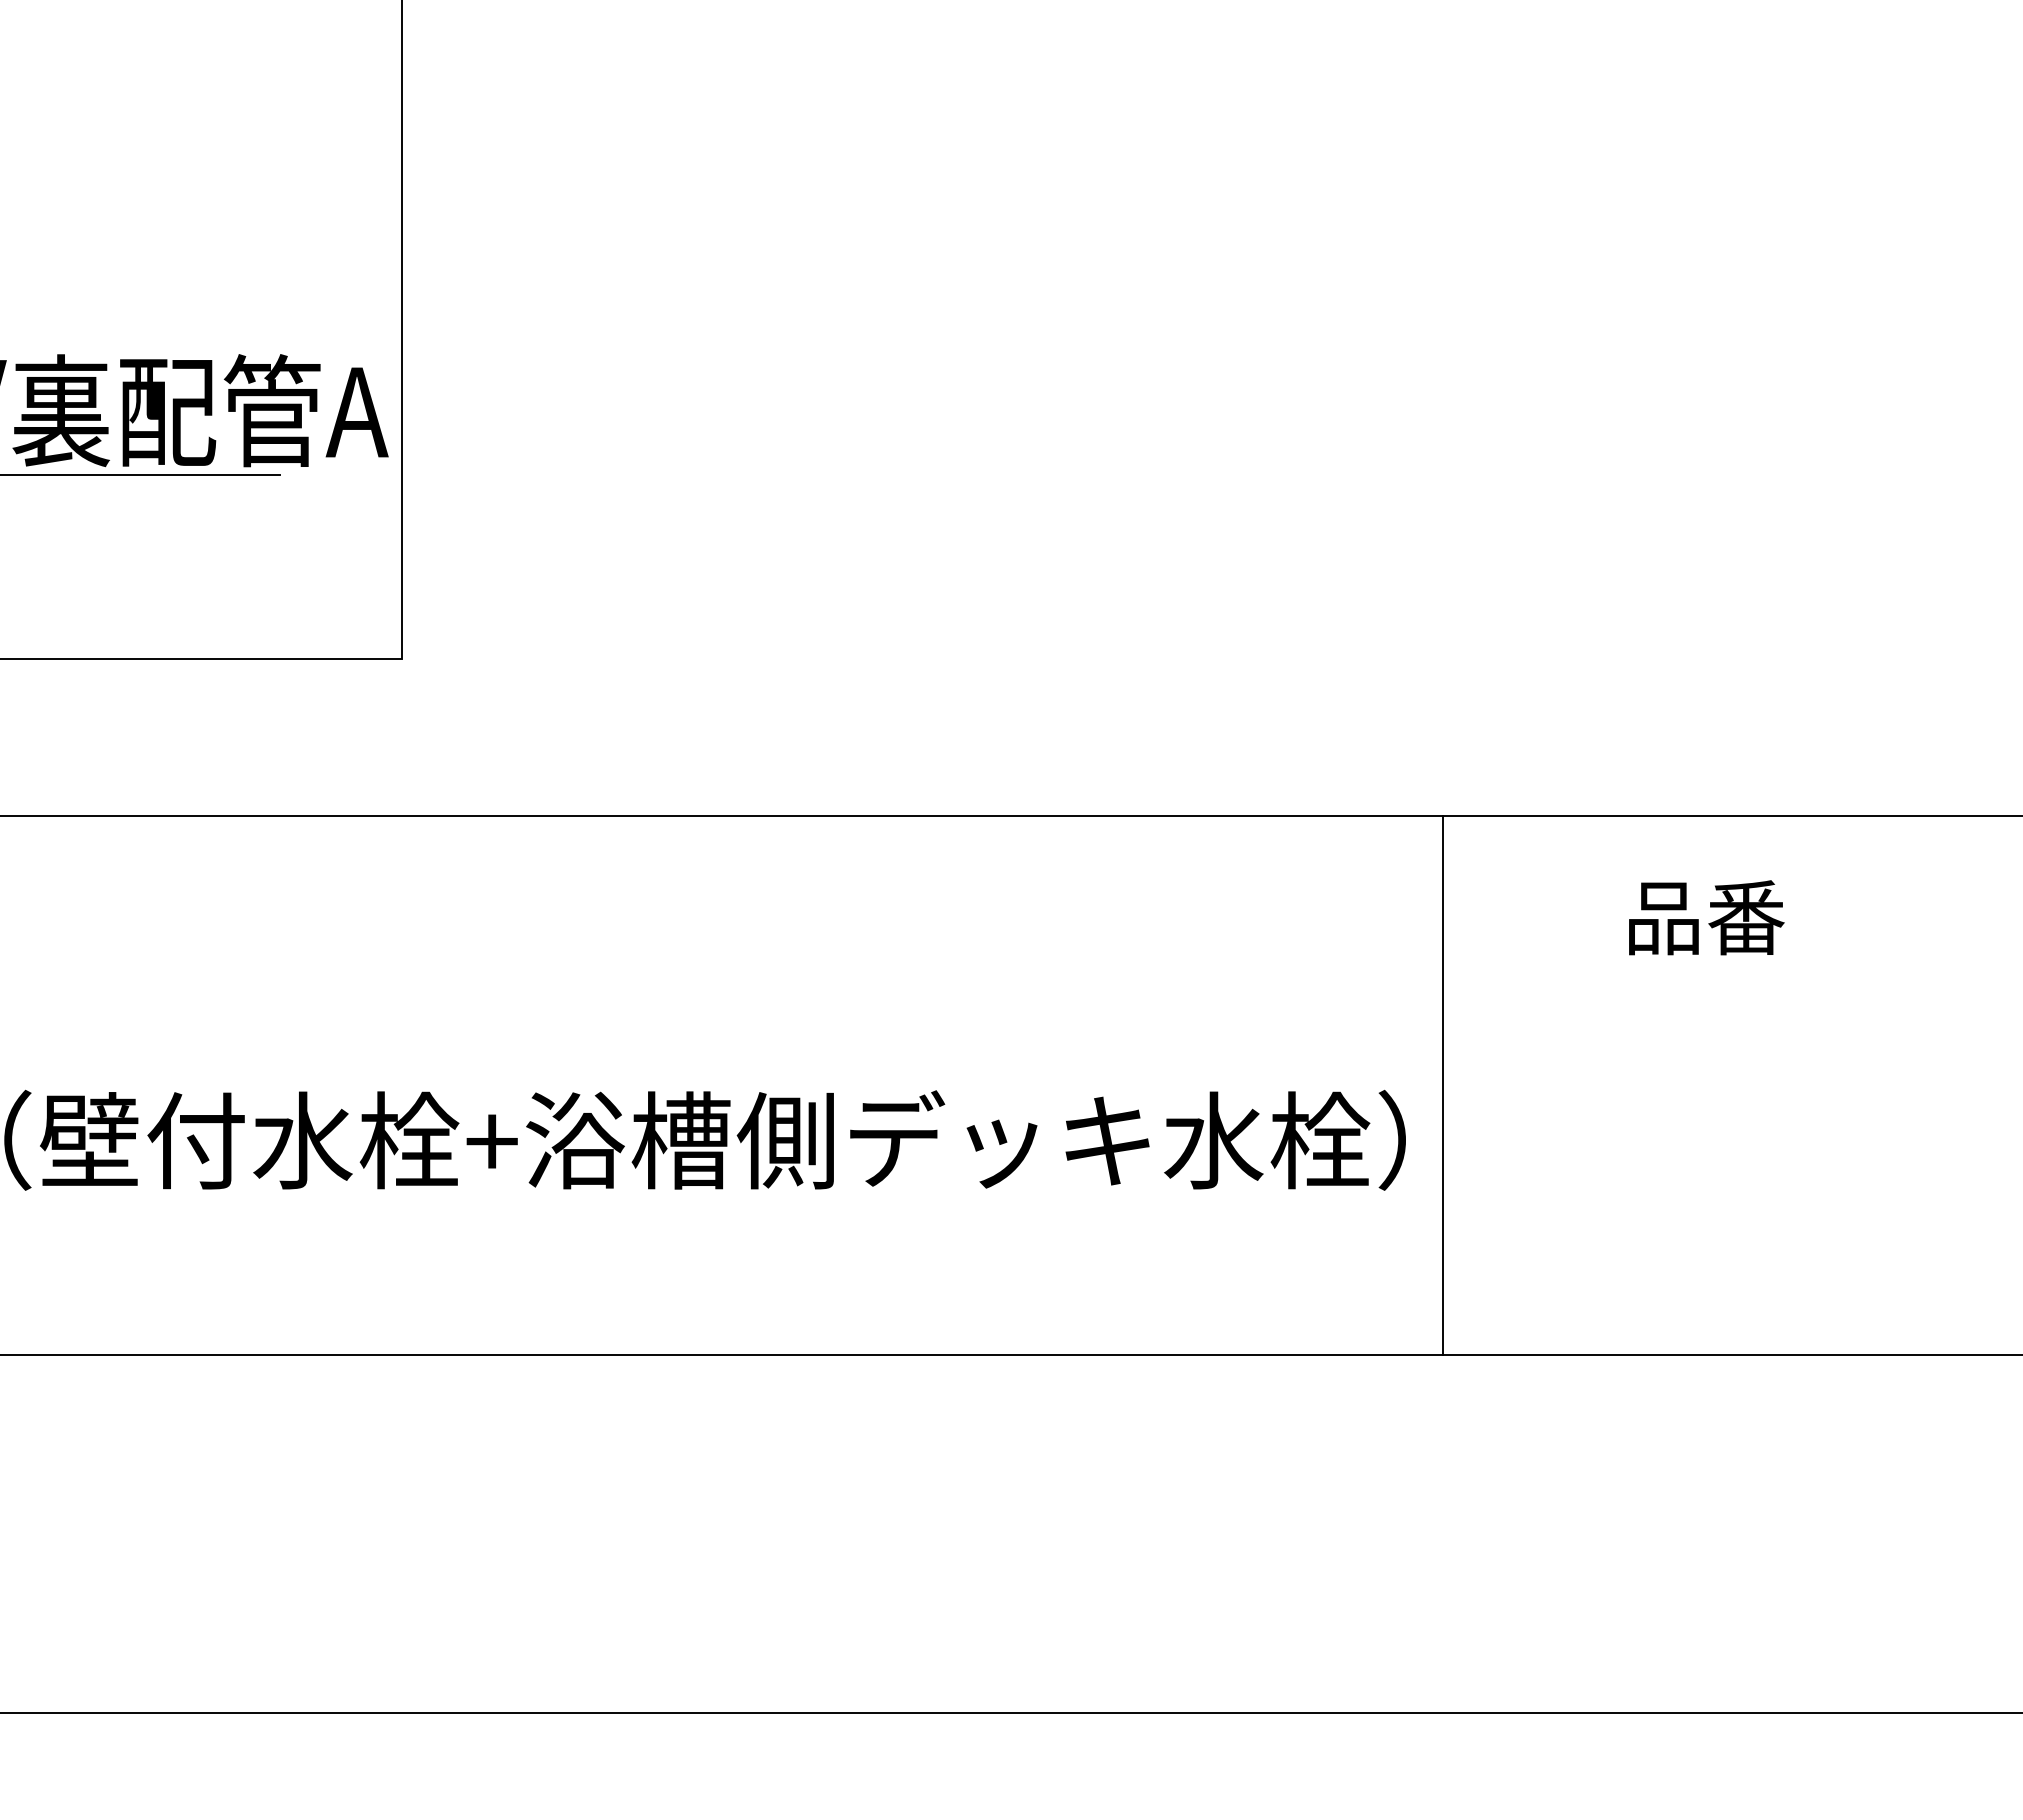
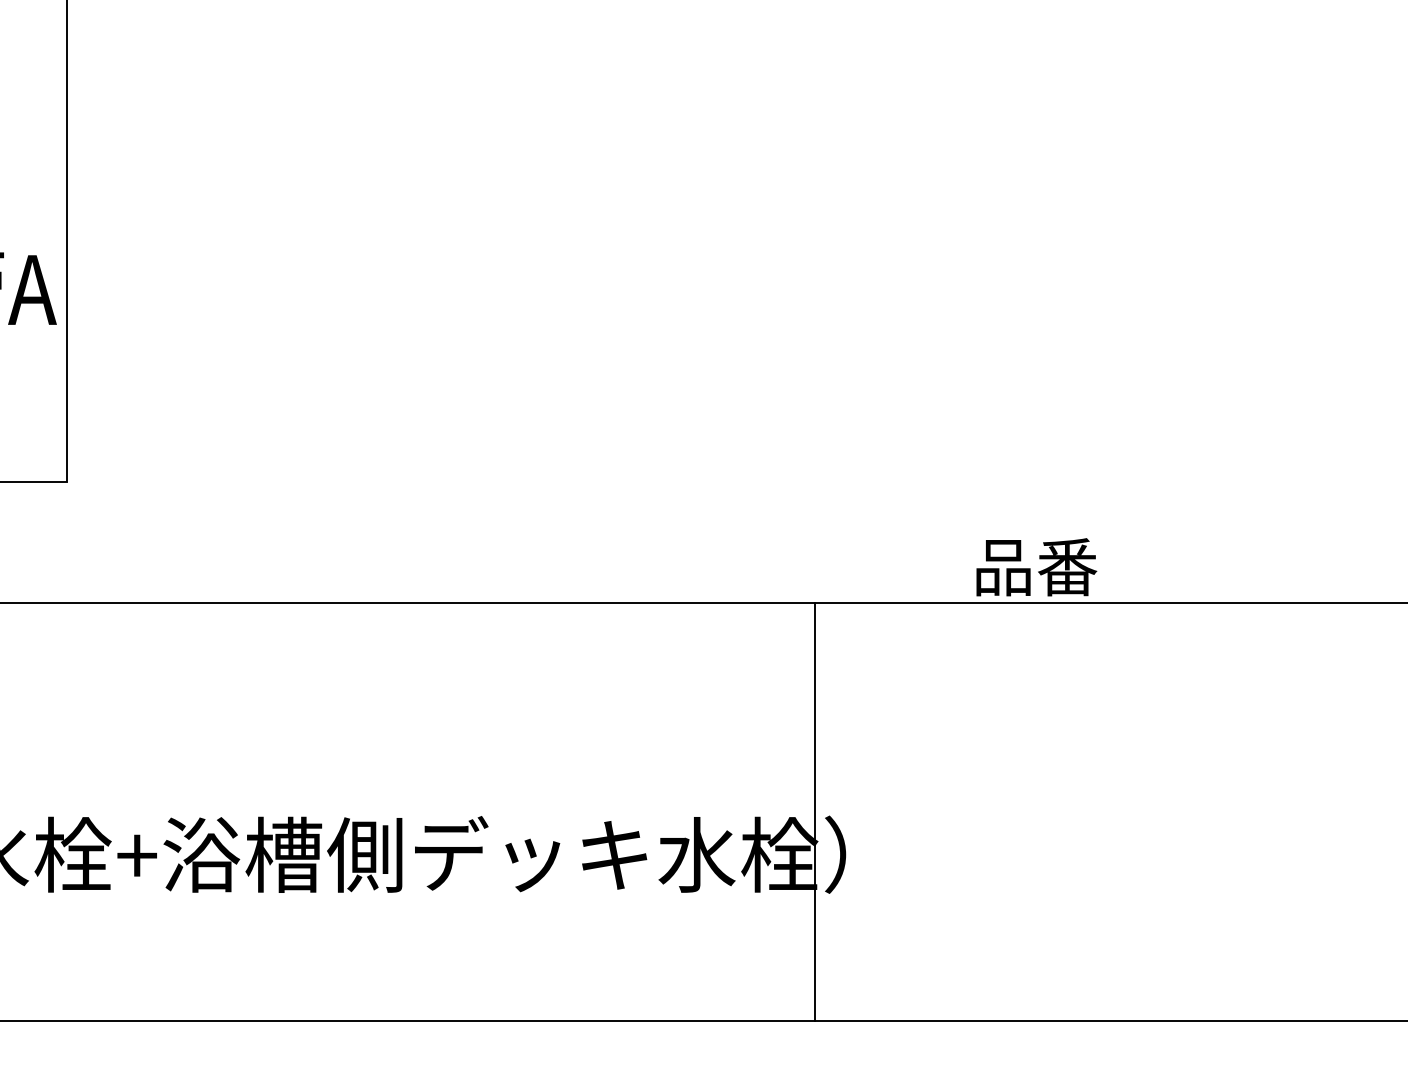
text: (1706, 917) -> (1036, 567), moved
line: (1442, 1085) -> (814, 812), moved

